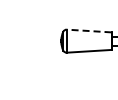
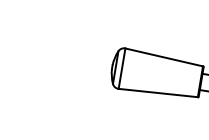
line: (88, 31) -> (162, 58), dashed -> solid

